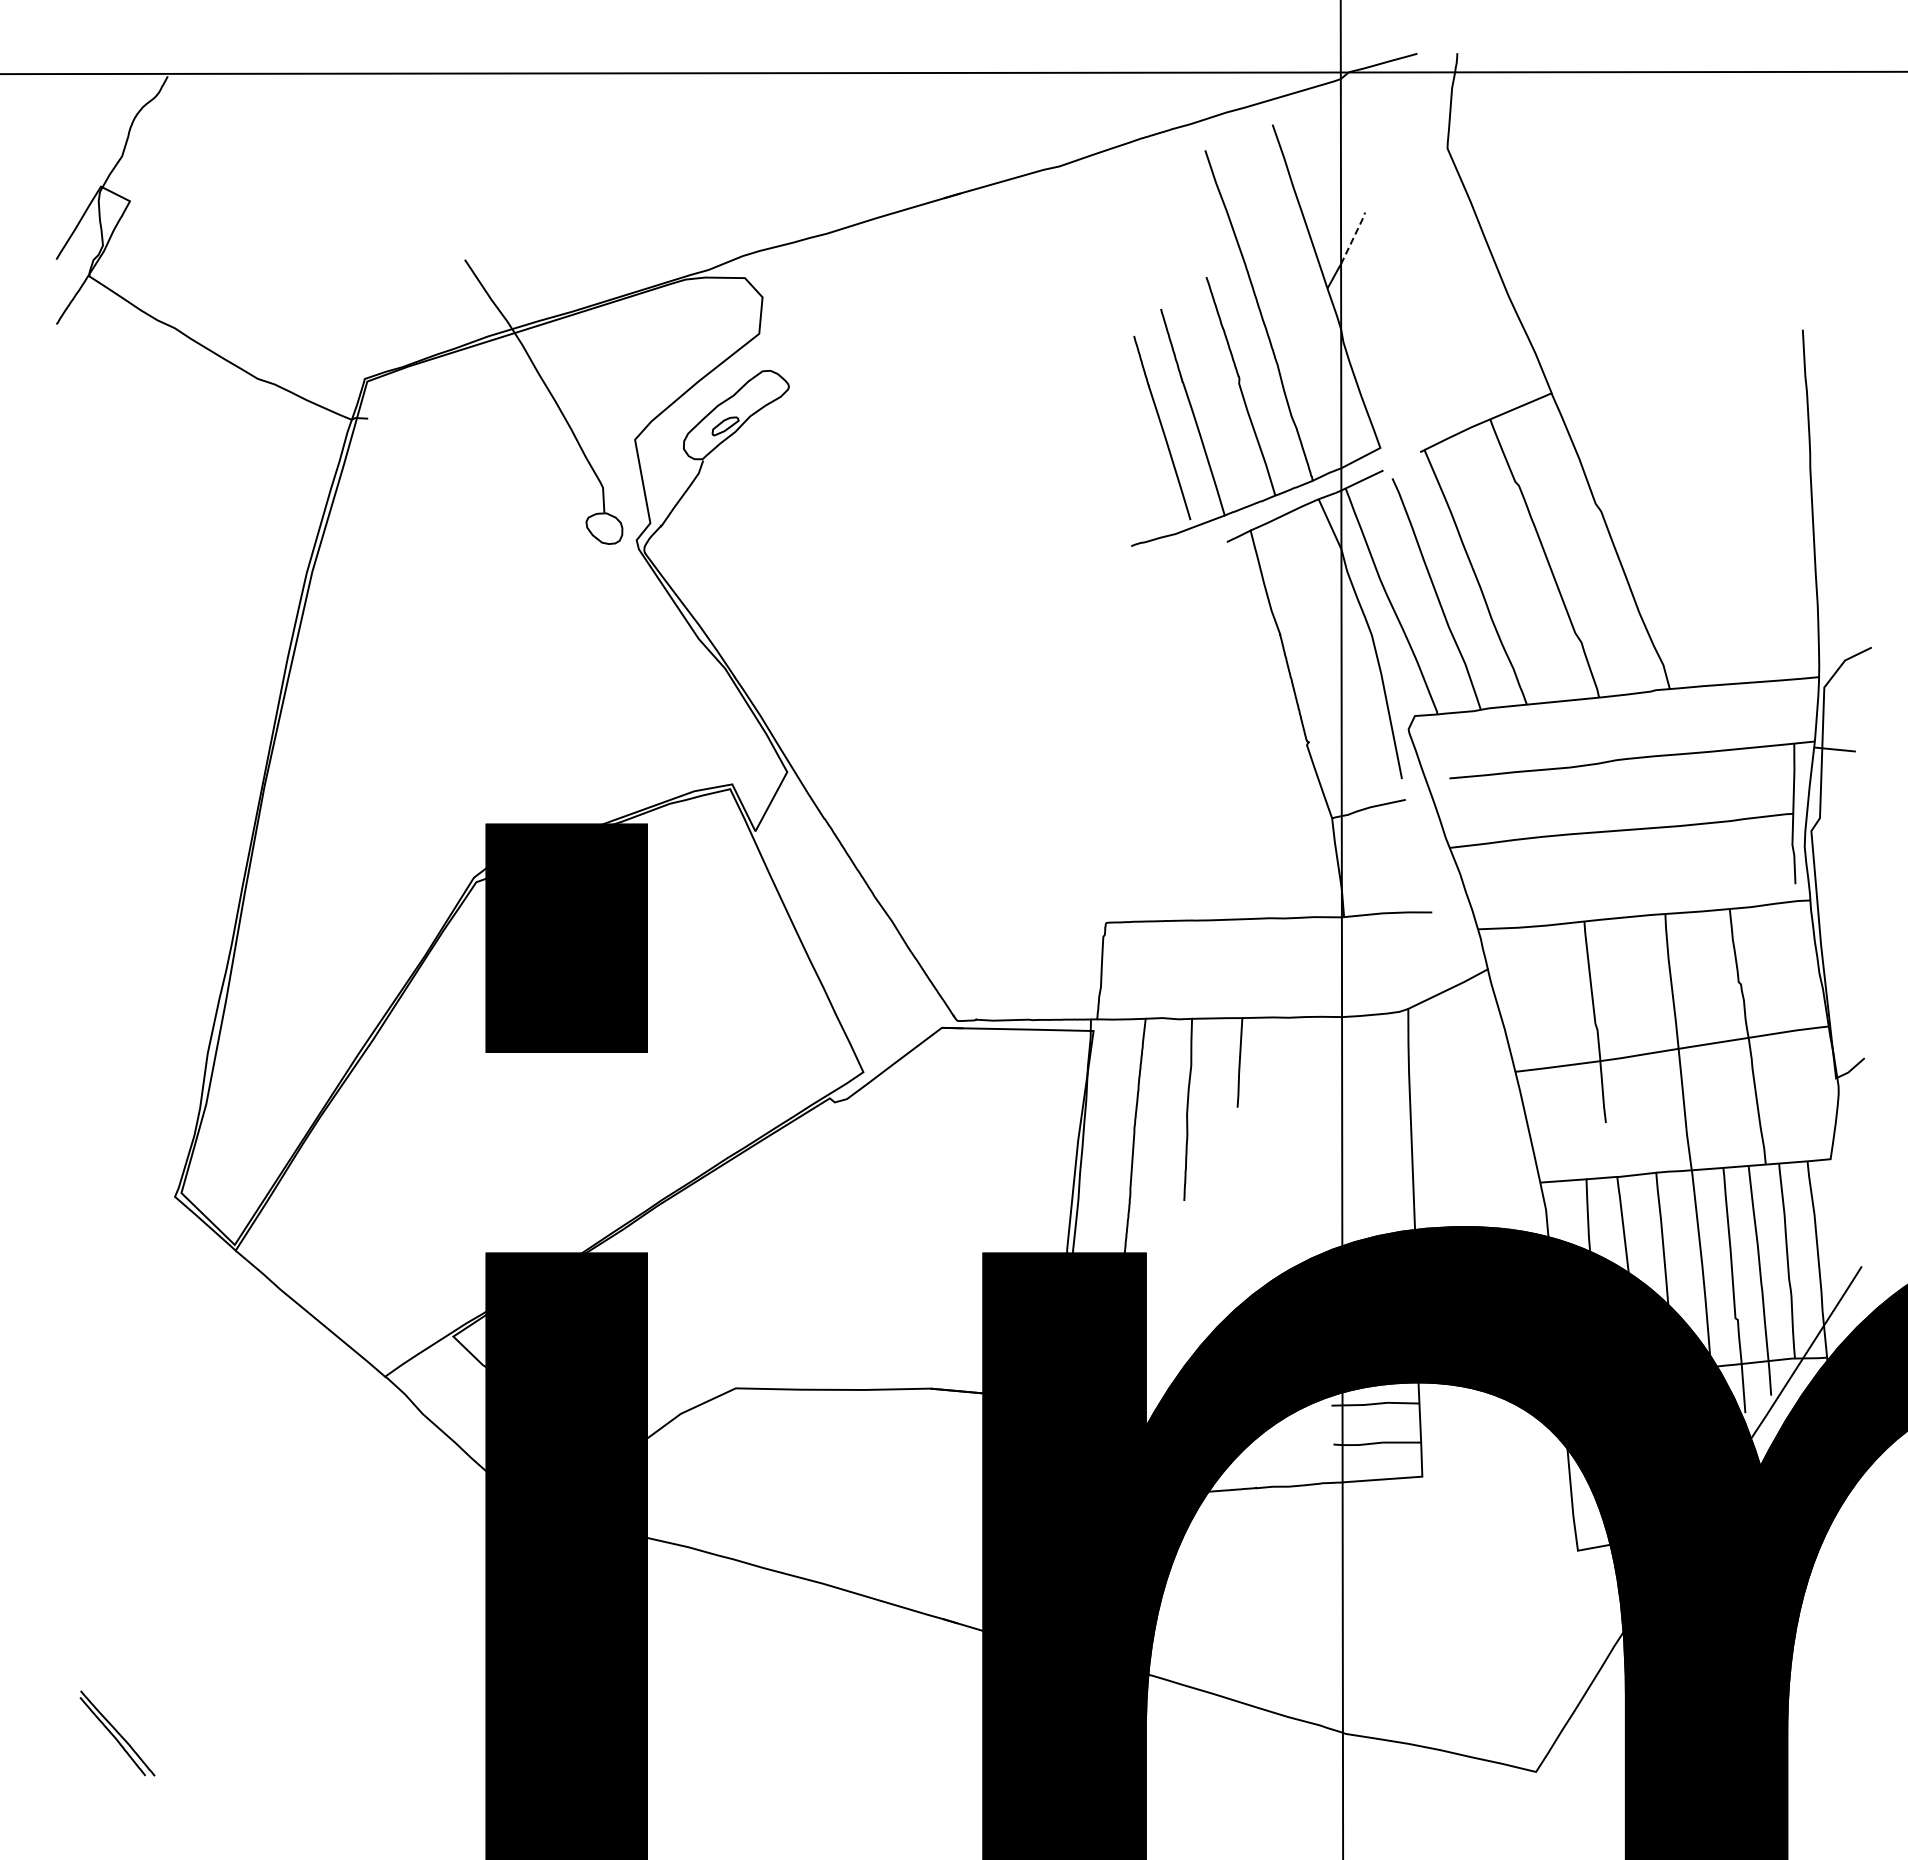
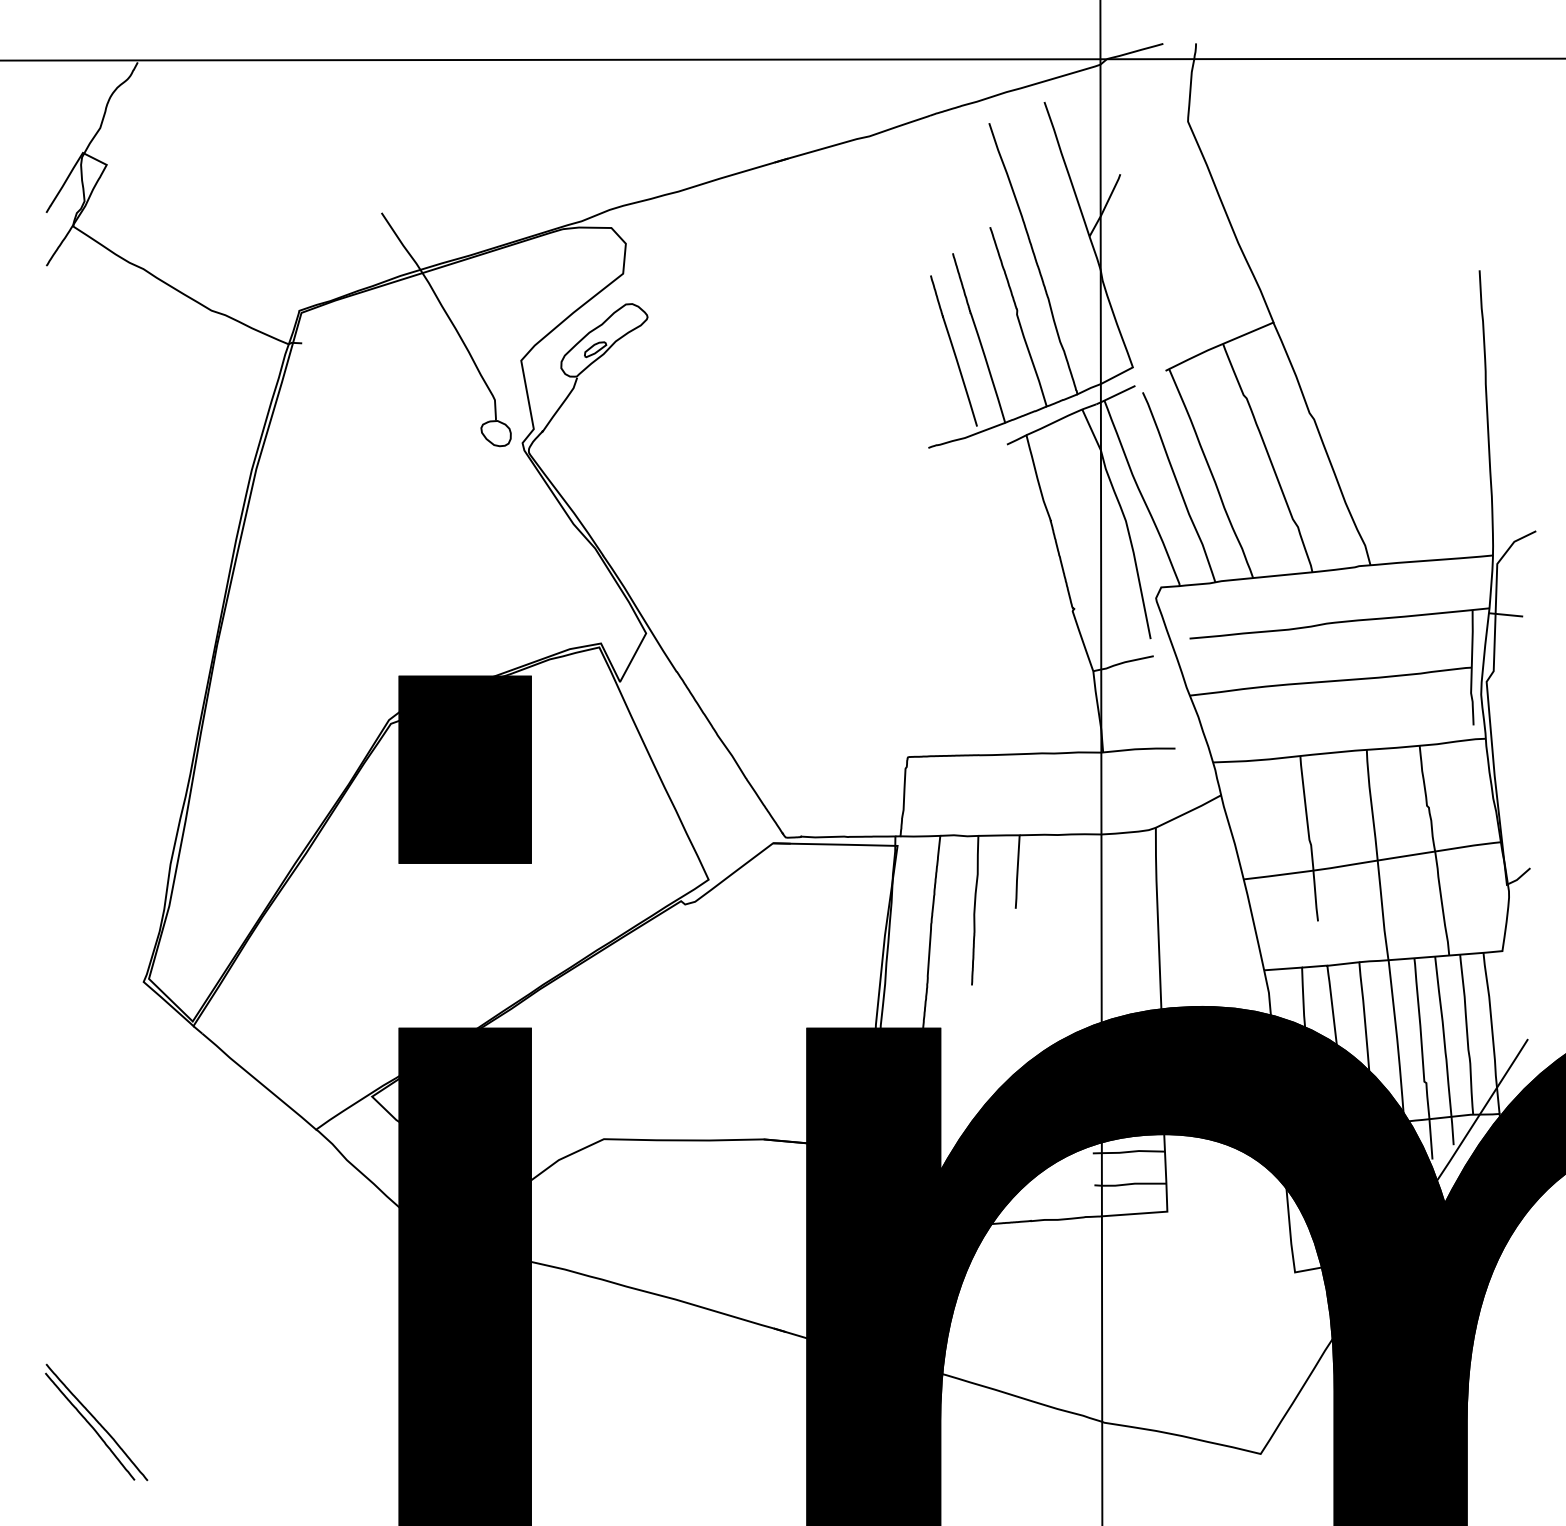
line: (1353, 237) -> (1110, 194), dashed -> solid
part: (117, 1733) -> (96, 1422), size x1.67

